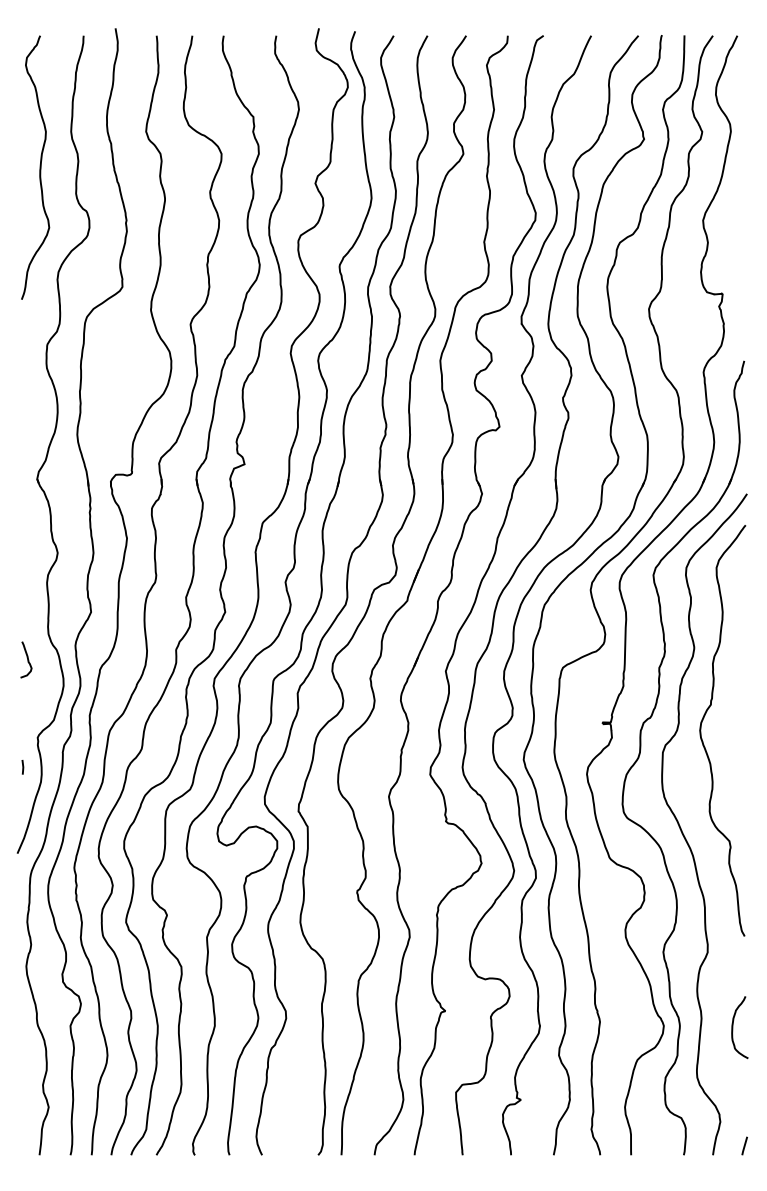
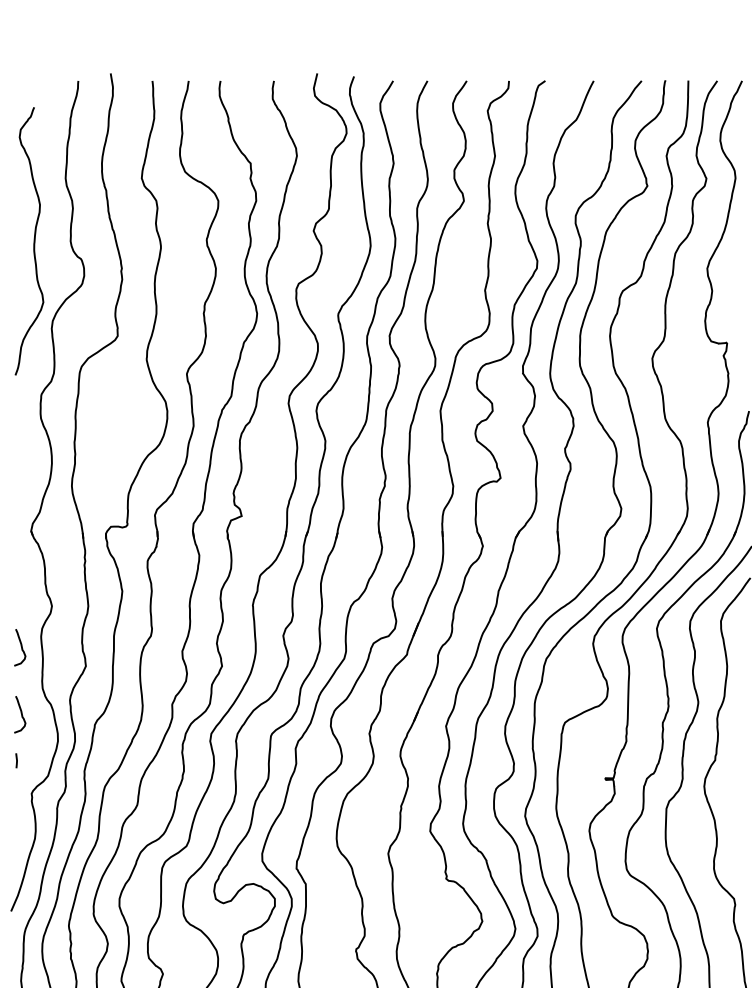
curve: (39, 167) -> (33, 241), moved
curve: (27, 593) -> (21, 647), added
line: (22, 767) -> (16, 761), moved

